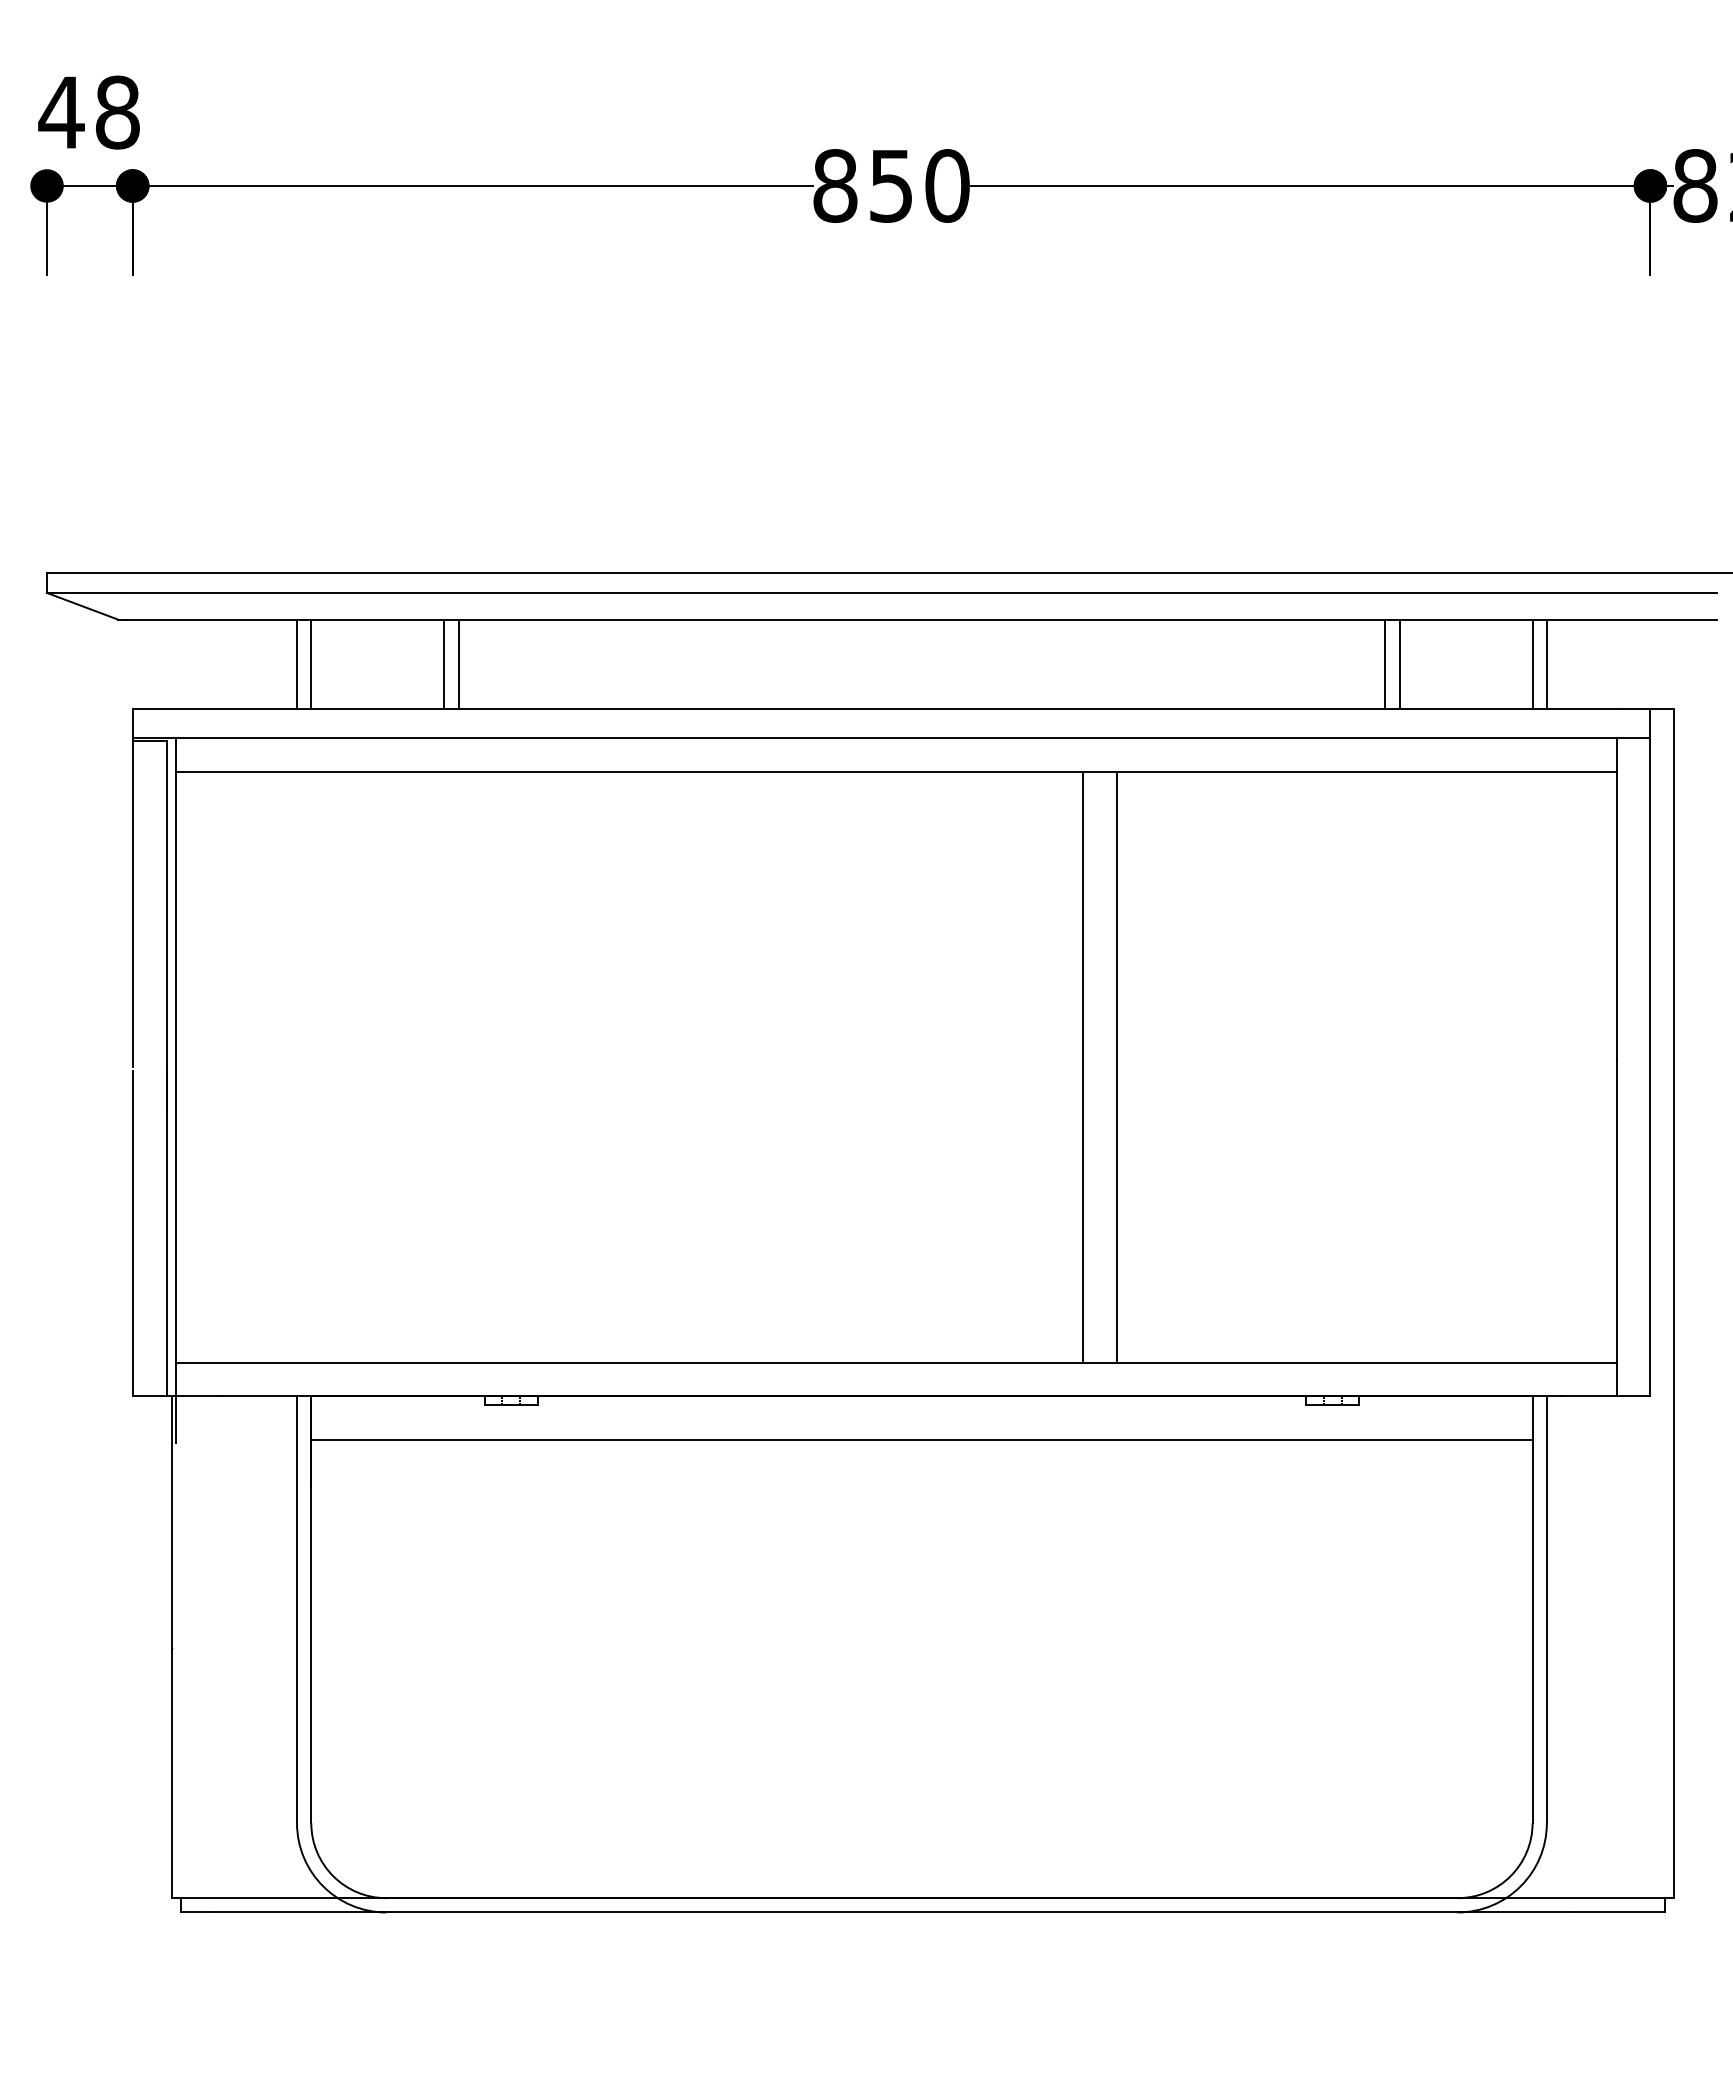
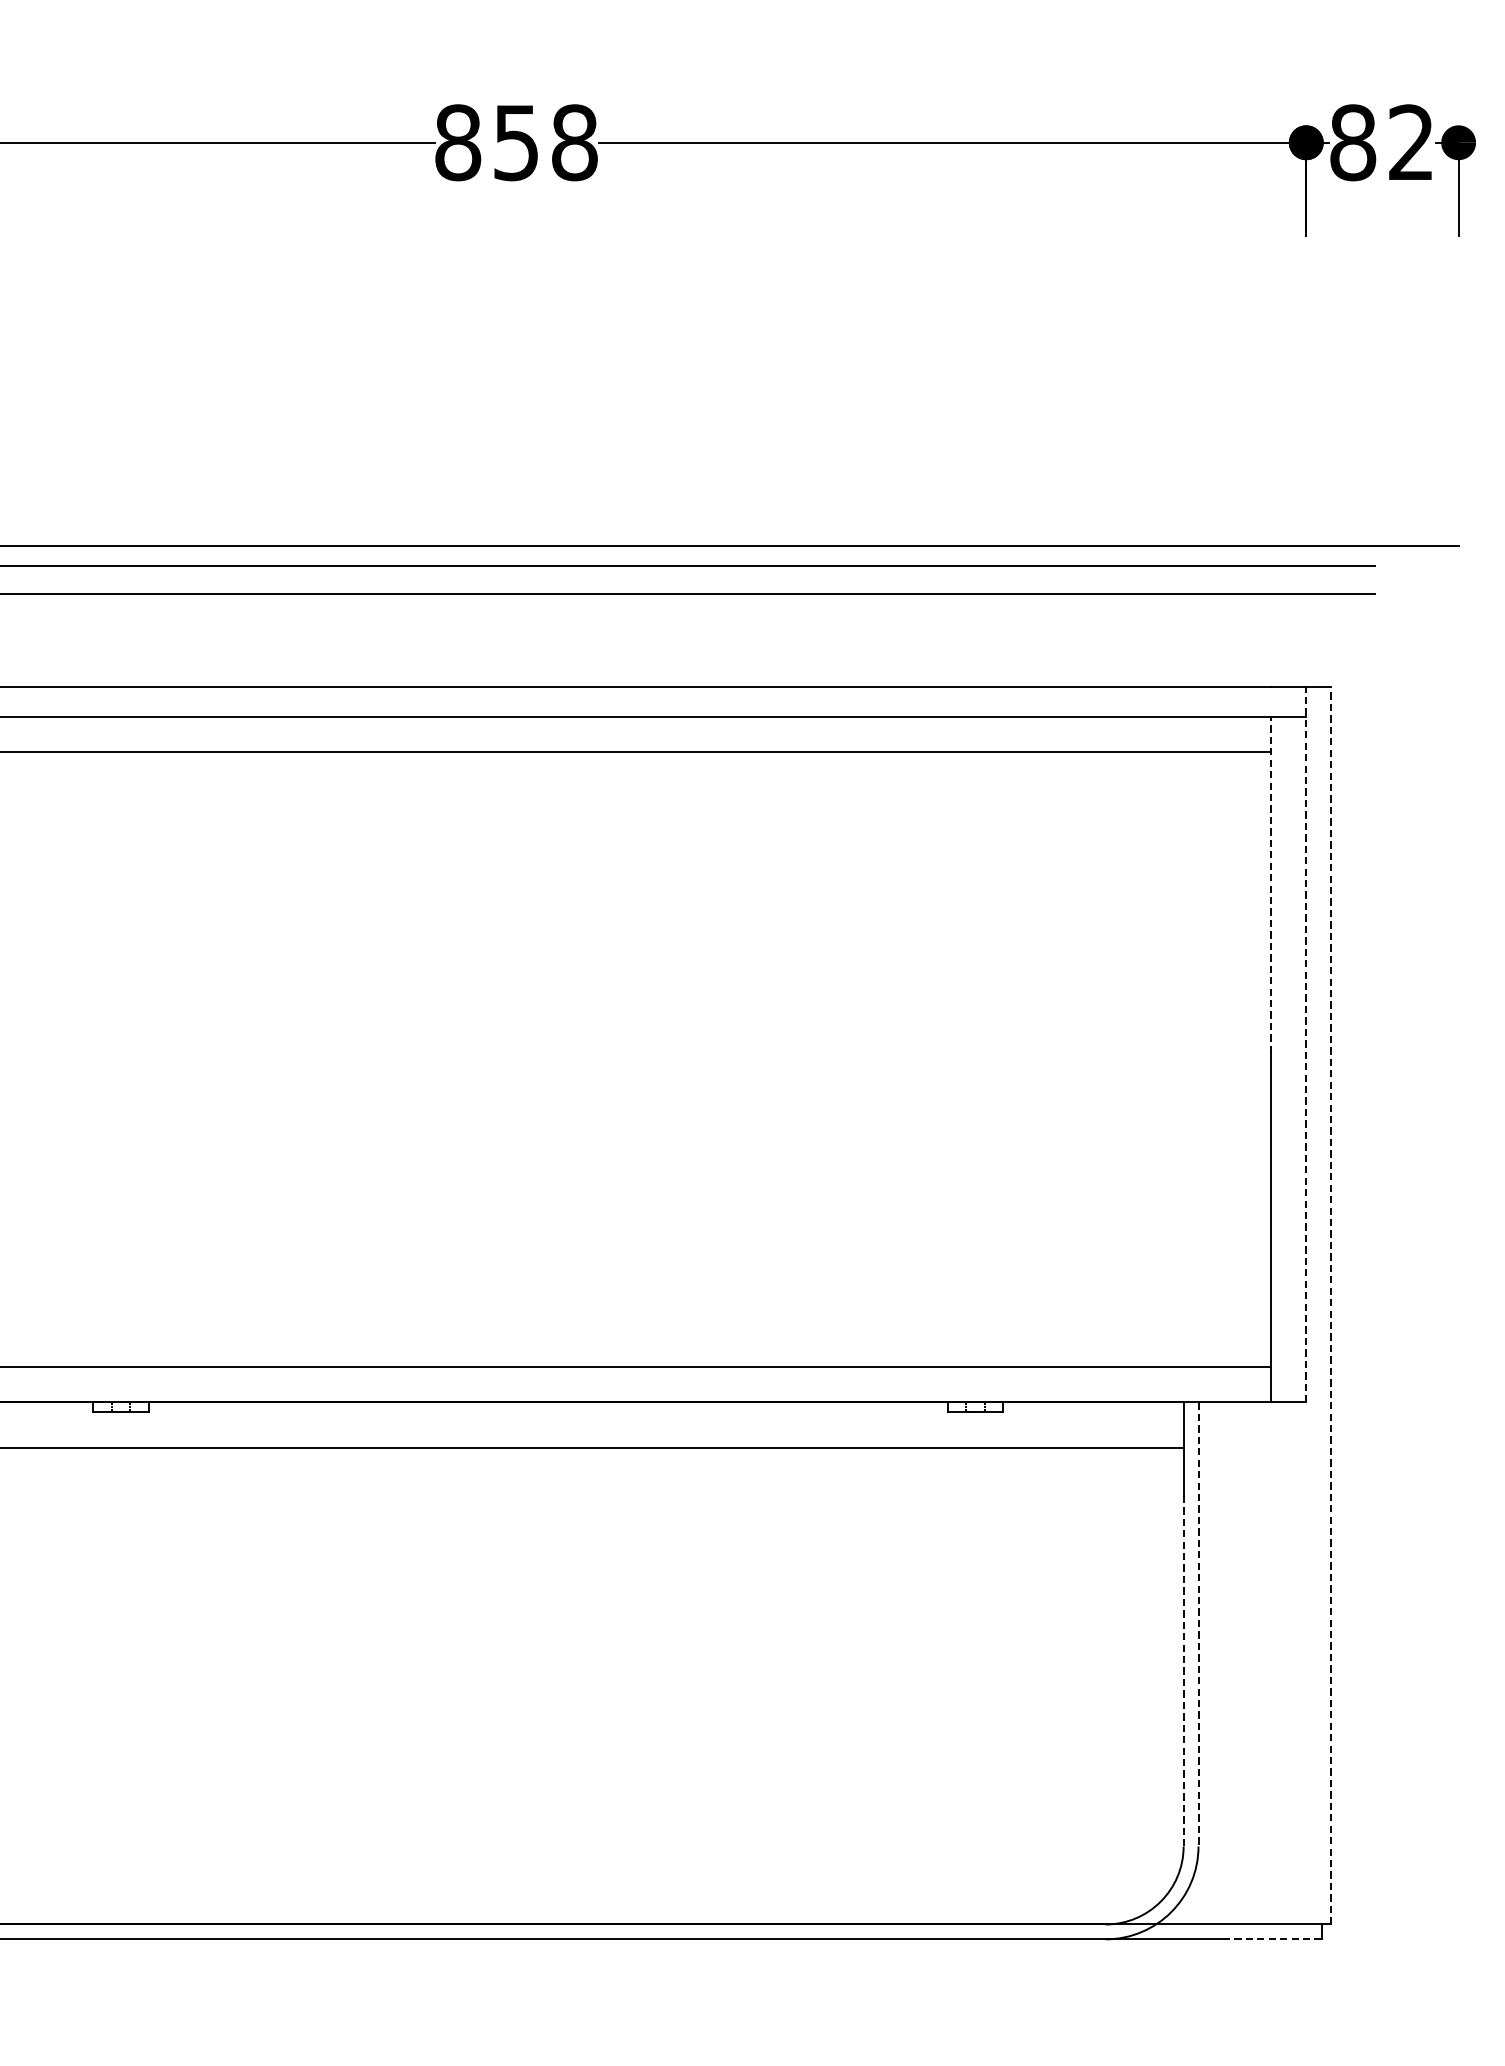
text: (947, 185) -> (574, 142), 850 -> 858
line: (444, 664) -> (51, 640), removed
line: (458, 664) -> (65, 640), removed
line: (1385, 664) -> (1030, 640), removed
line: (1399, 664) -> (1045, 640), removed
line: (1532, 664) -> (1183, 640), removed
line: (1546, 664) -> (1198, 640), removed
line: (1616, 899) -> (1270, 885), solid -> dashed
line: (1650, 1052) -> (1306, 1044), solid -> dashed
line: (1082, 1066) -> (715, 1059), removed
line: (1116, 1066) -> (750, 1059), removed
line: (1674, 1303) -> (1331, 1305), solid -> dashed
line: (1546, 1610) -> (1198, 1625), solid -> dashed
line: (1532, 1654) -> (1183, 1670), solid -> dashed
line: (1618, 1912) -> (1273, 1939), solid -> dashed

